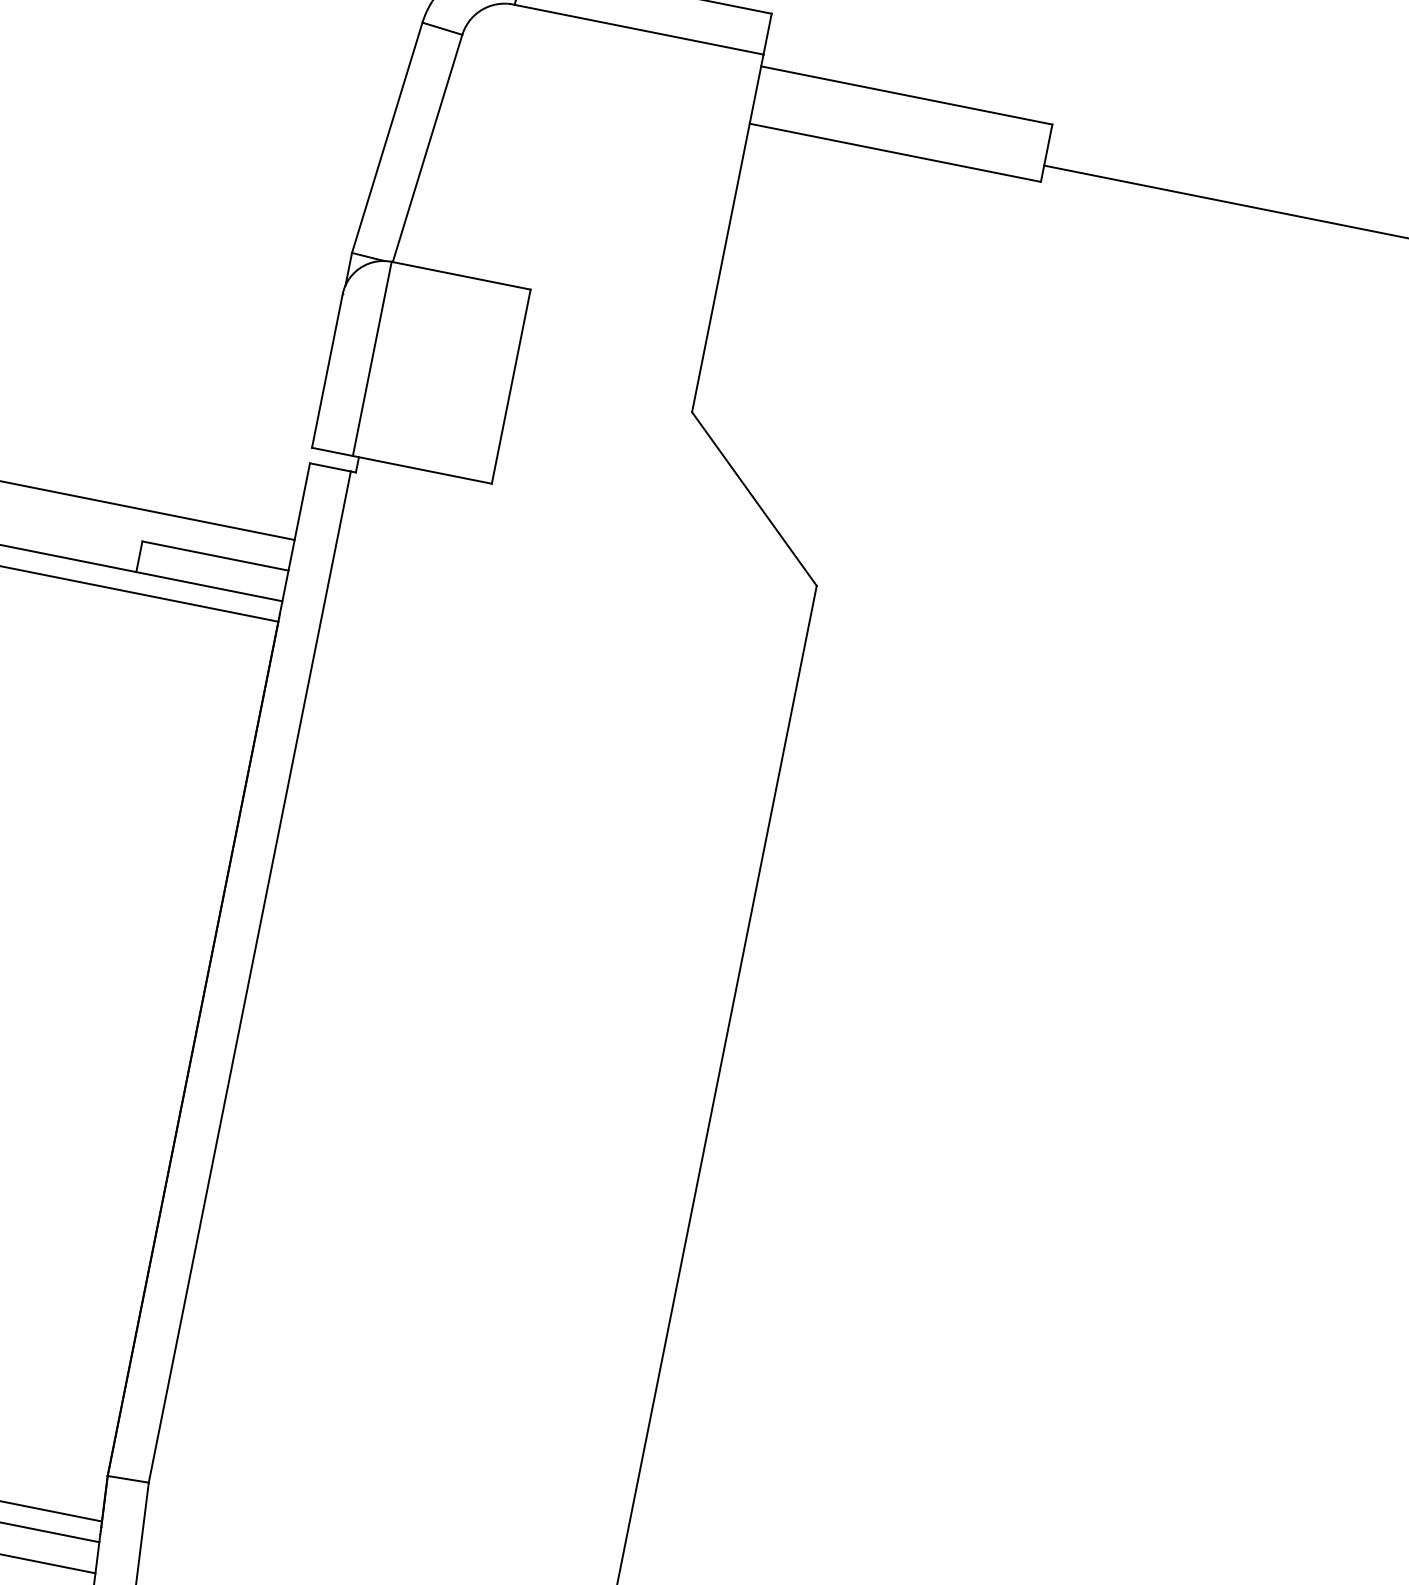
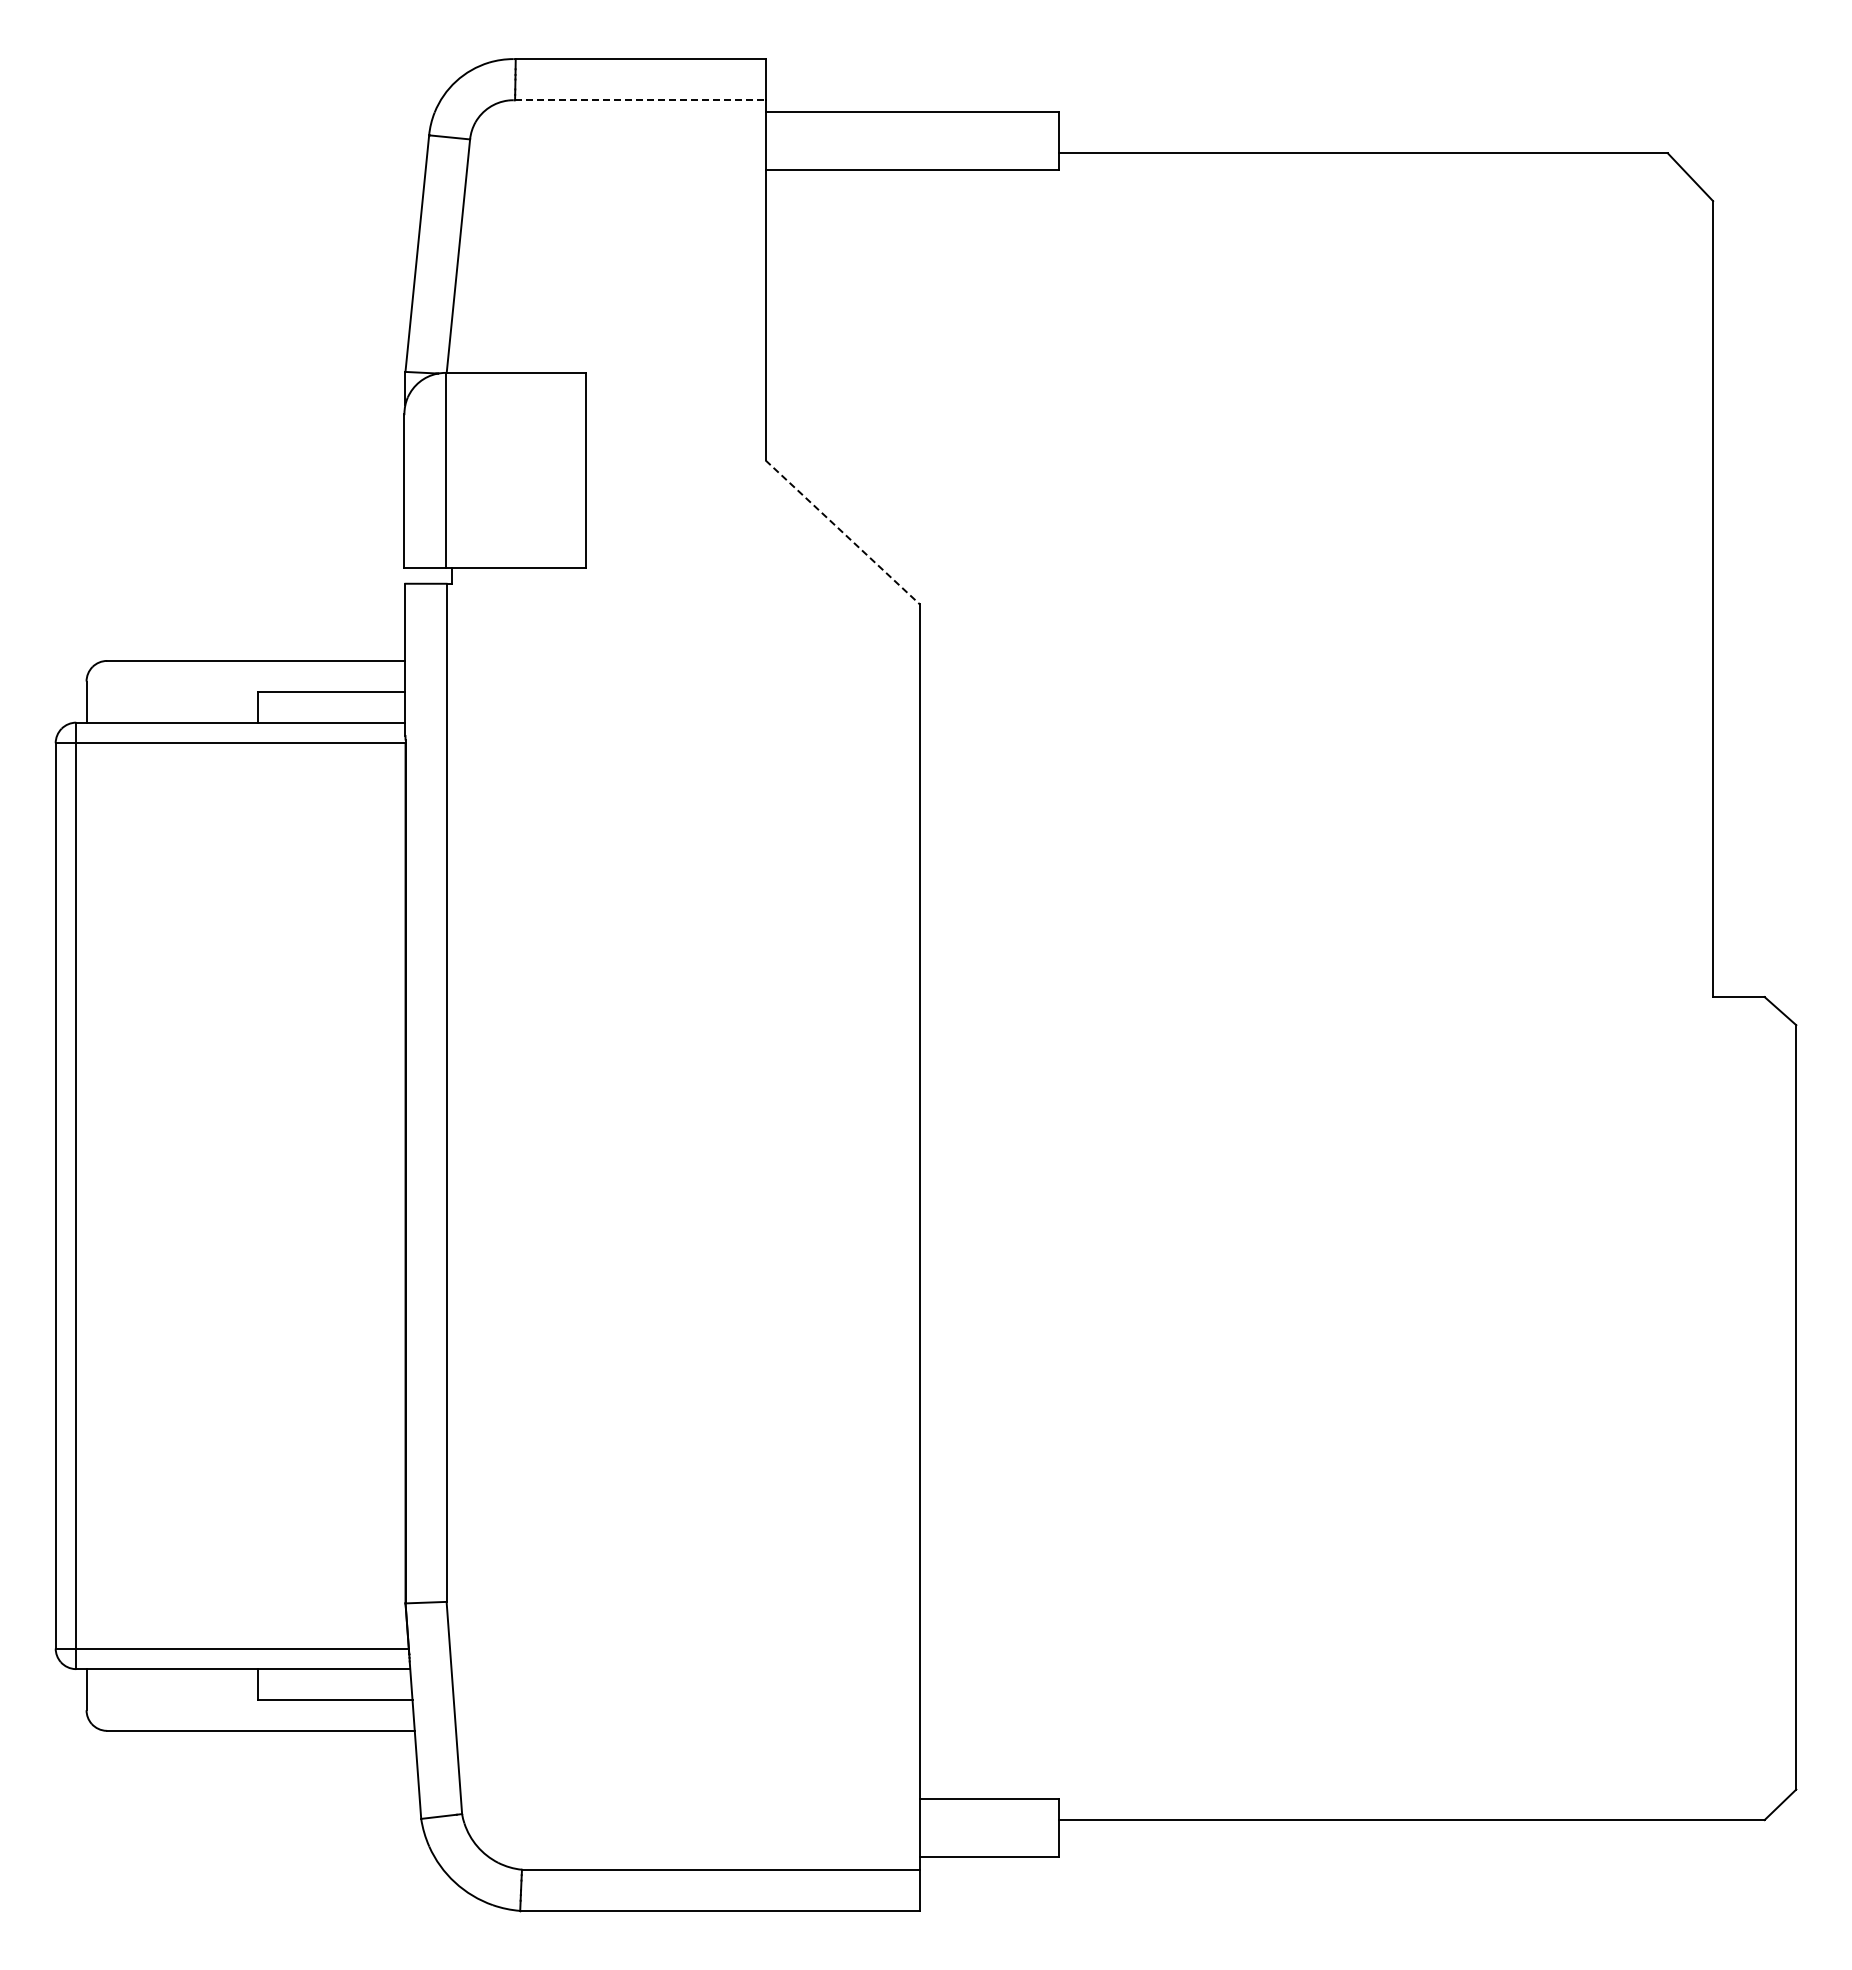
line: (639, 29) -> (640, 100), solid -> dashed
line: (754, 499) -> (842, 532), solid -> dashed

